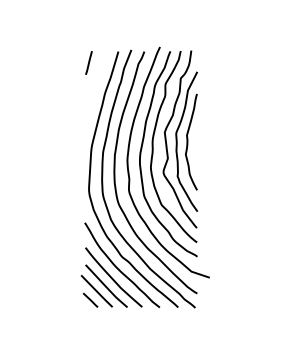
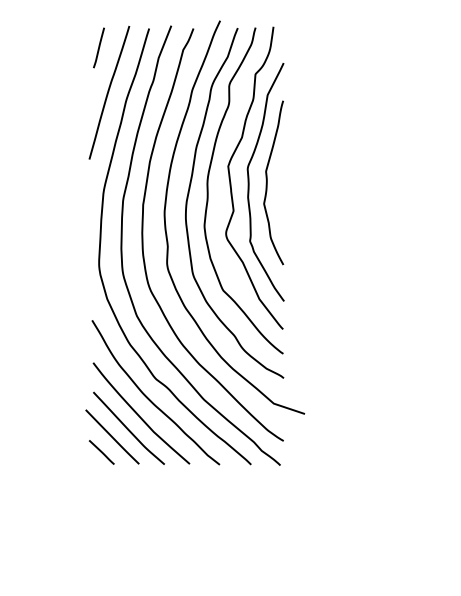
curve: (94, 89) -> (108, 93), added

